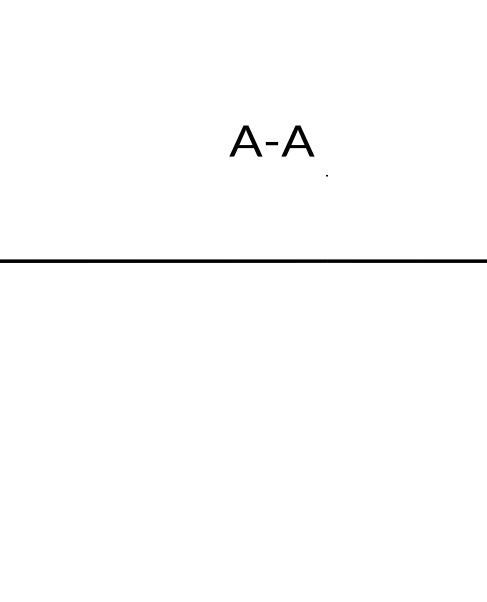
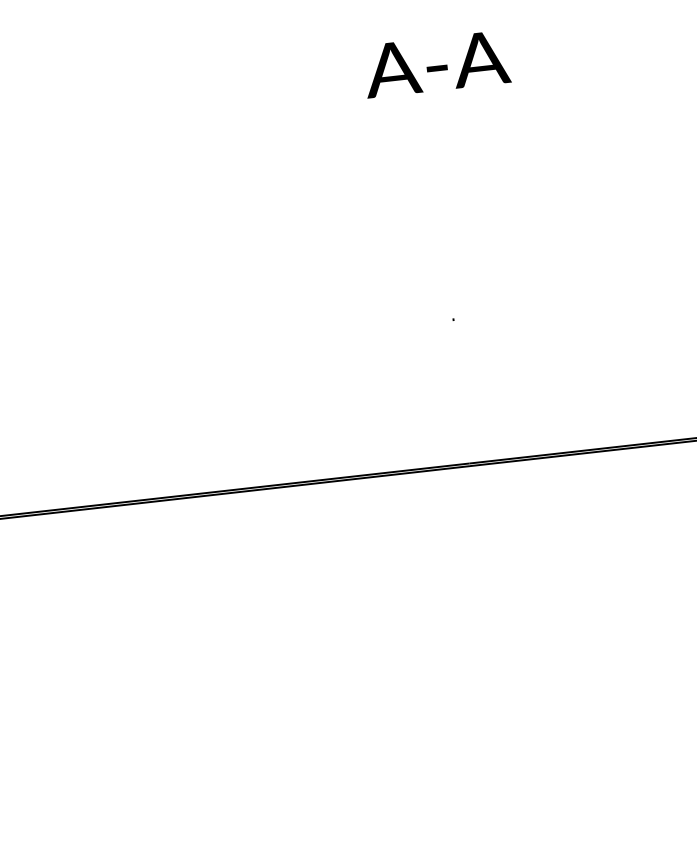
text: (271, 140) -> (435, 63), moved

